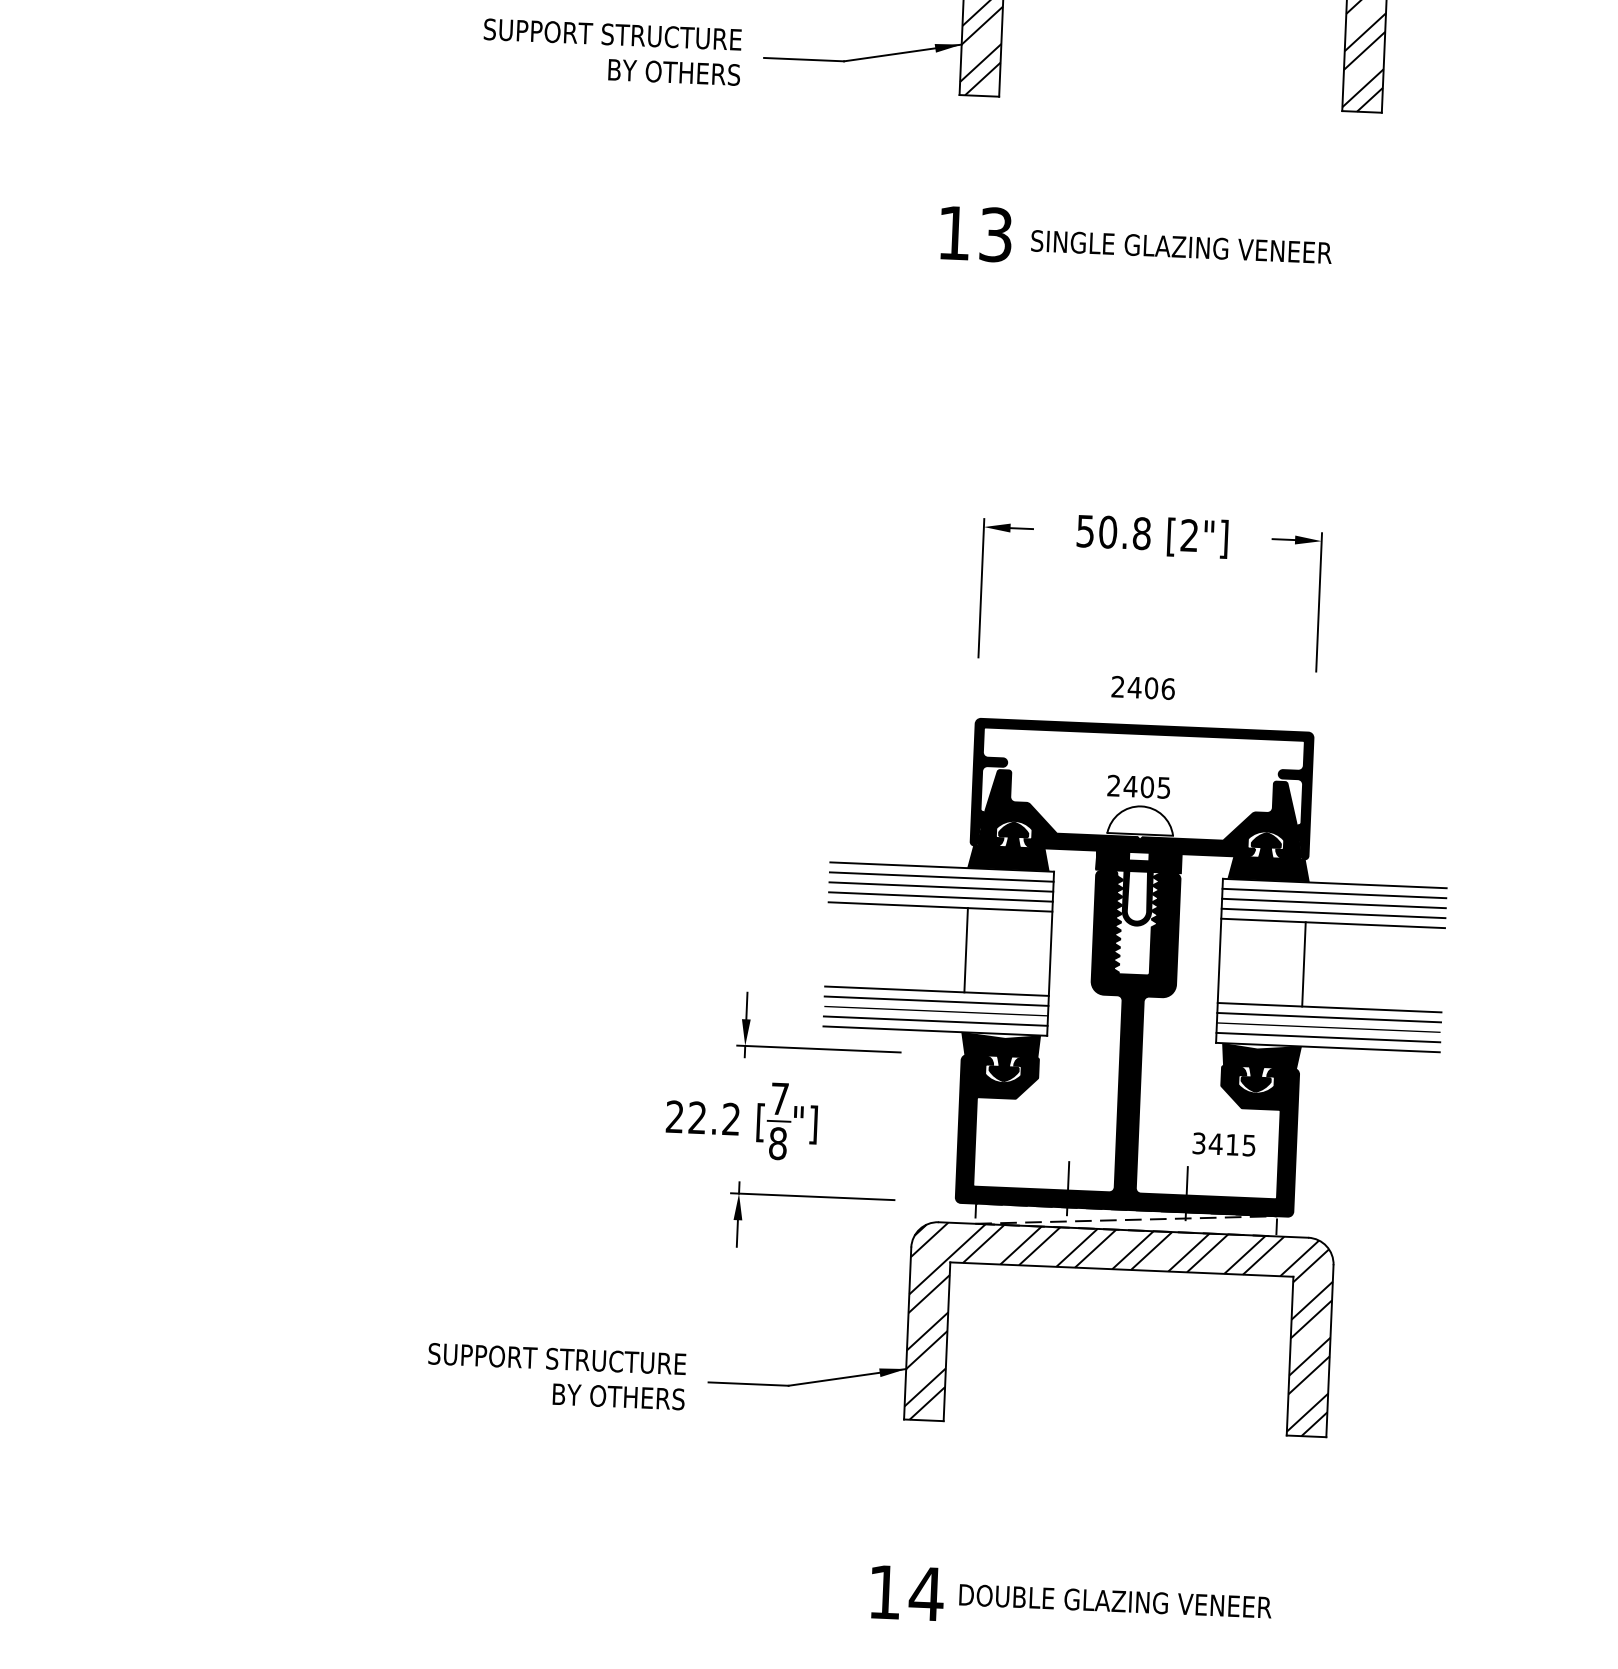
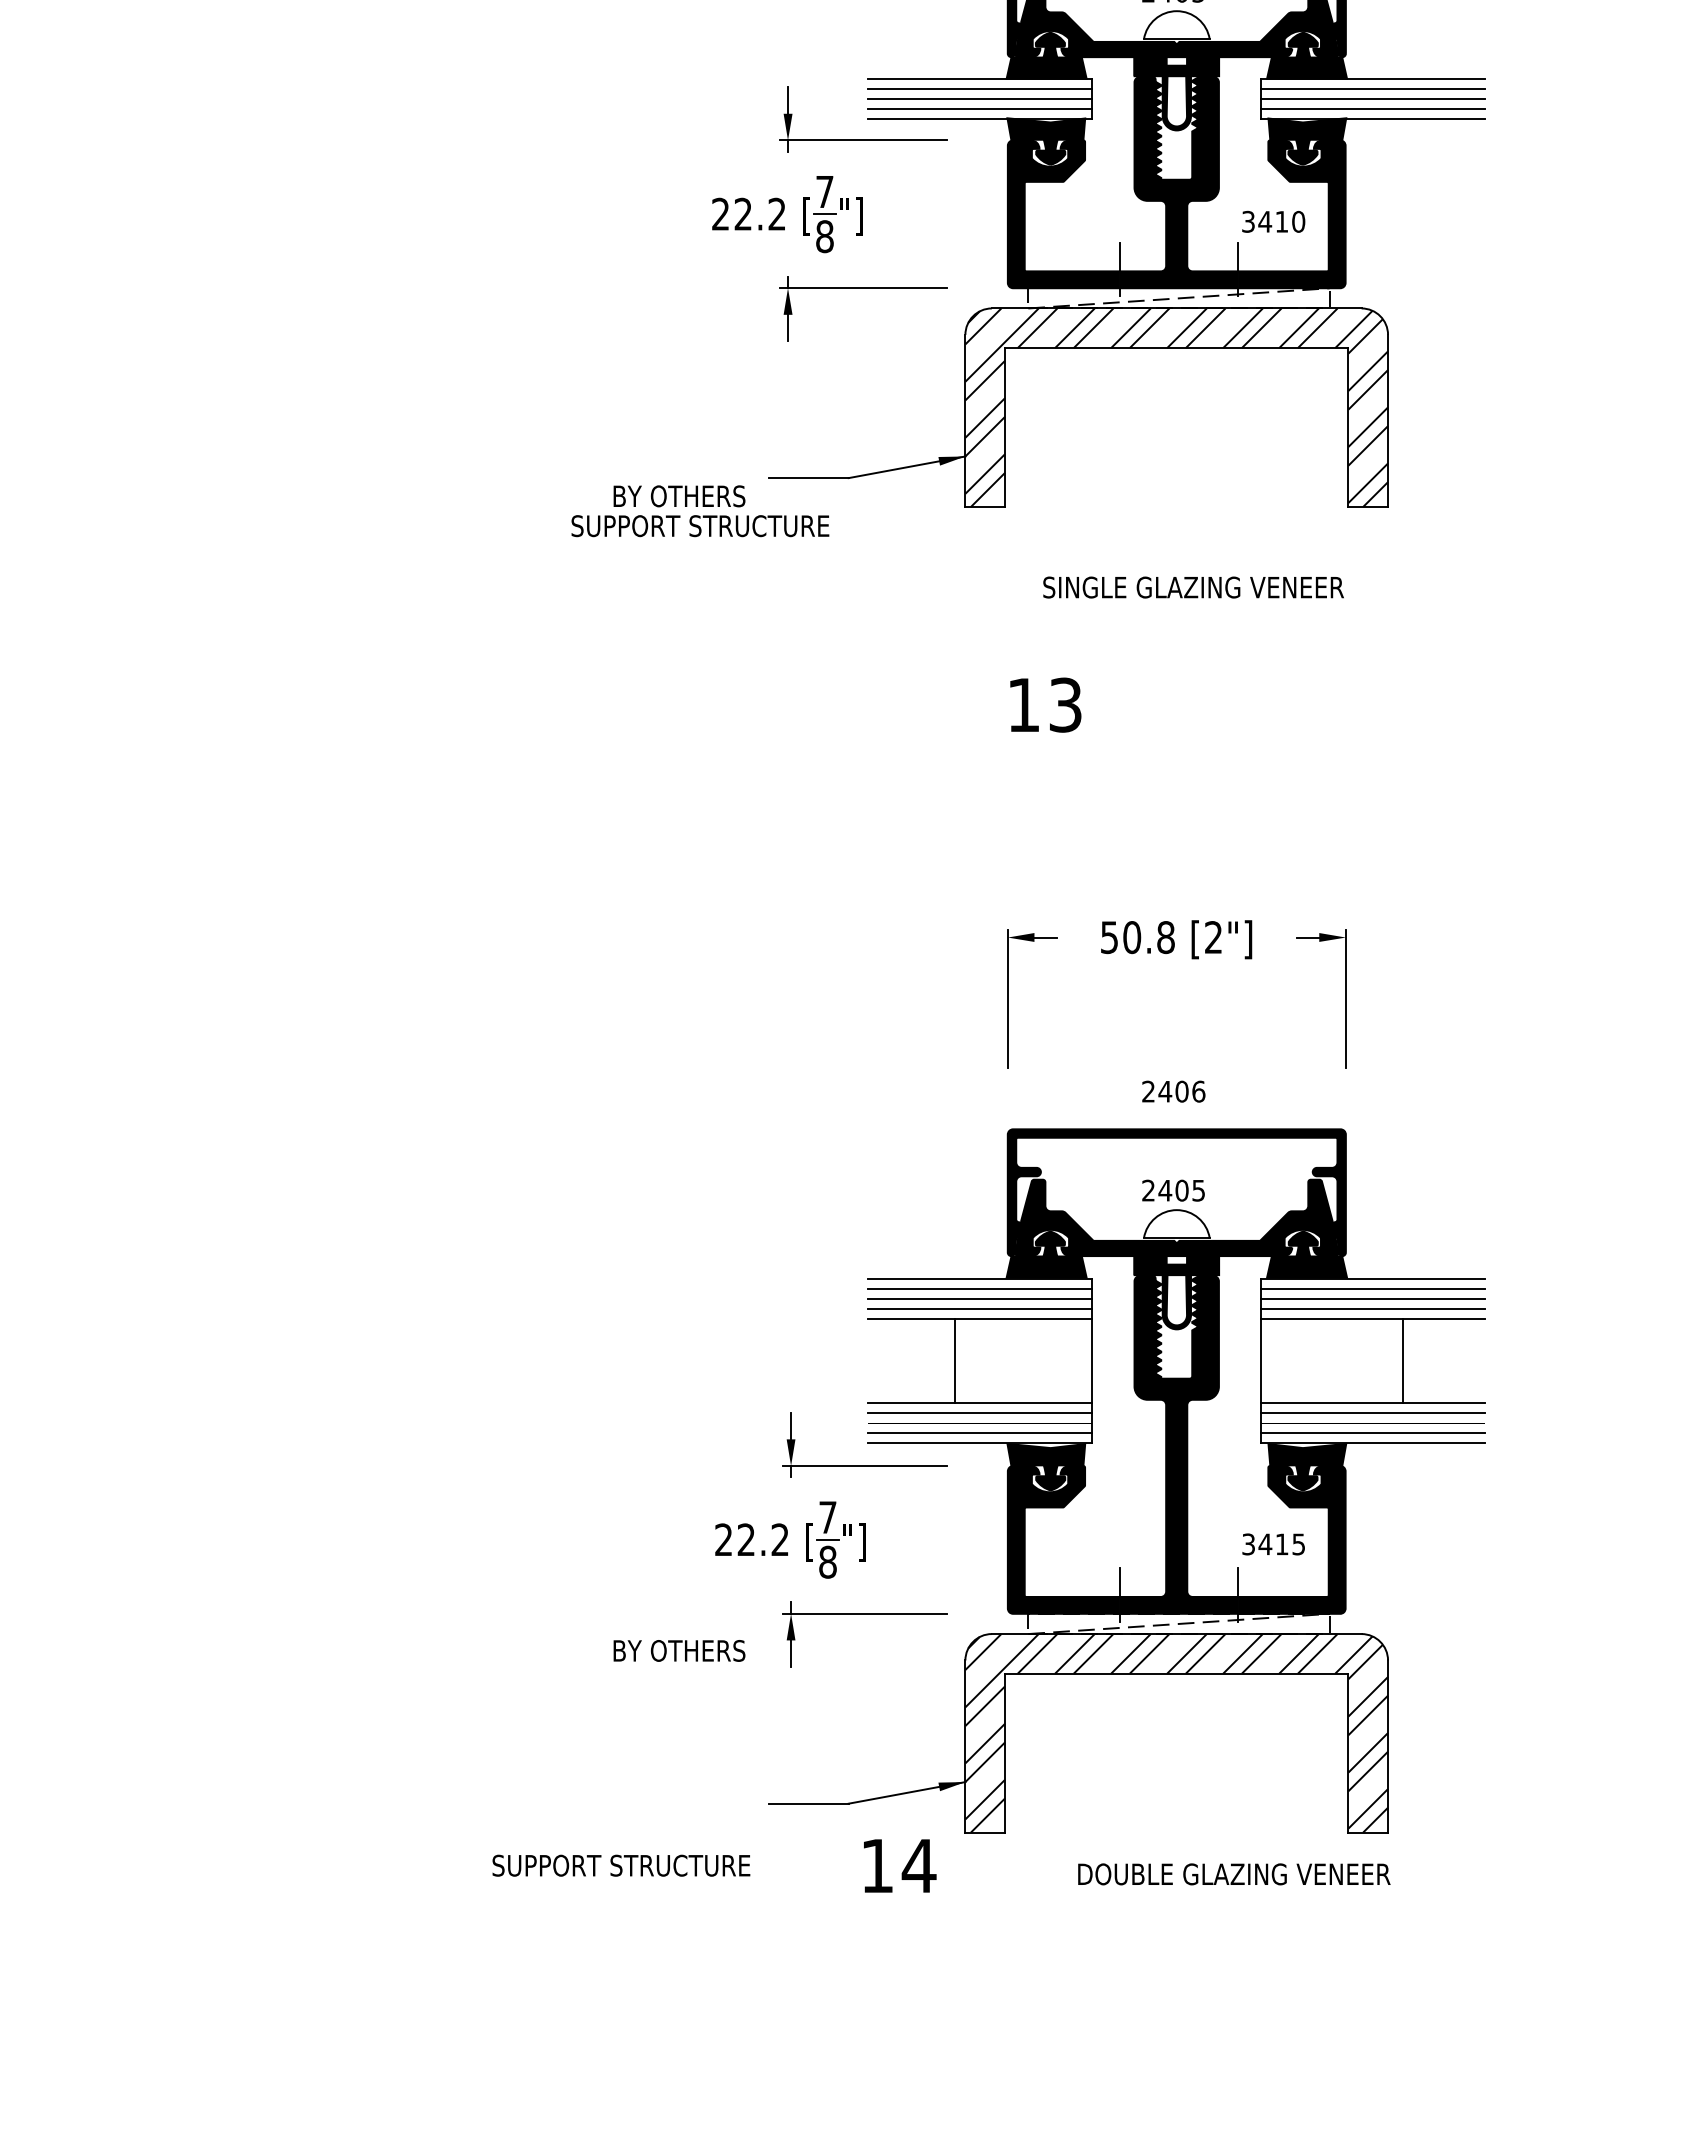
text: (612, 35) -> (700, 526), moved
text: (975, 233) -> (1045, 704), moved
text: (1181, 247) -> (1193, 587), moved
line: (965, 949) -> (954, 1360), moved
line: (1303, 963) -> (1402, 1360), moved
text: (557, 1358) -> (621, 1865), moved
text: (618, 1396) -> (679, 1650), moved
text: (907, 1592) -> (900, 1865), moved
text: (1115, 1601) -> (1234, 1874), moved

